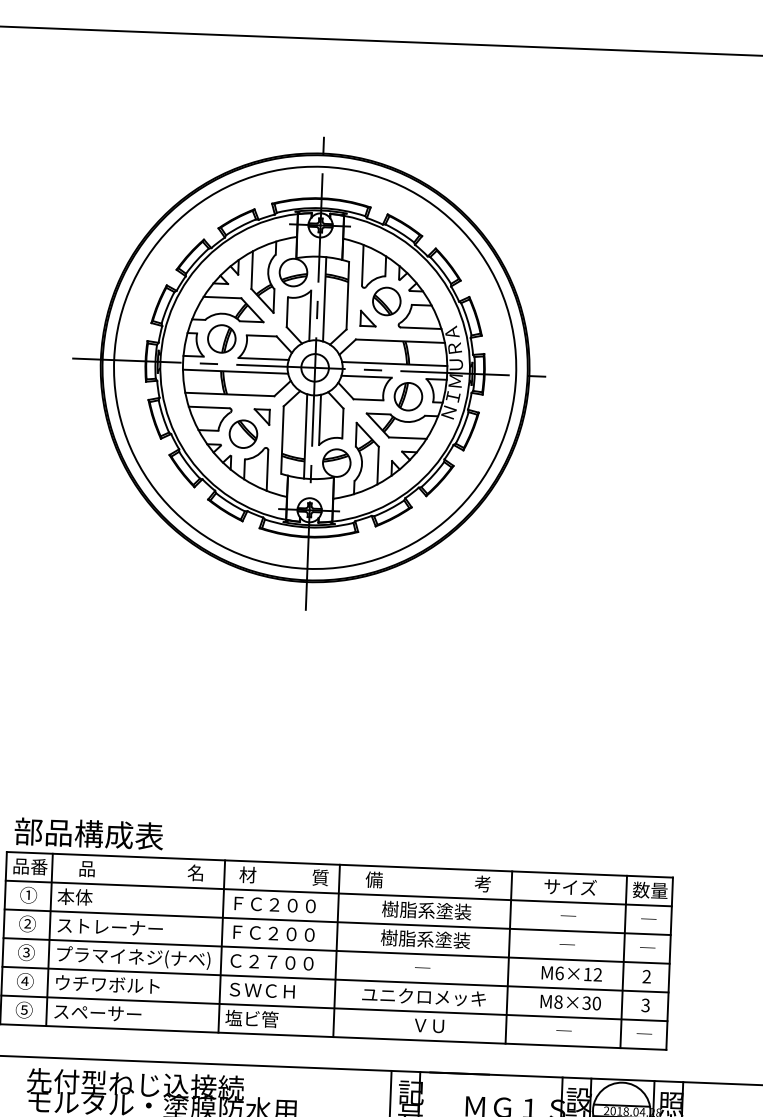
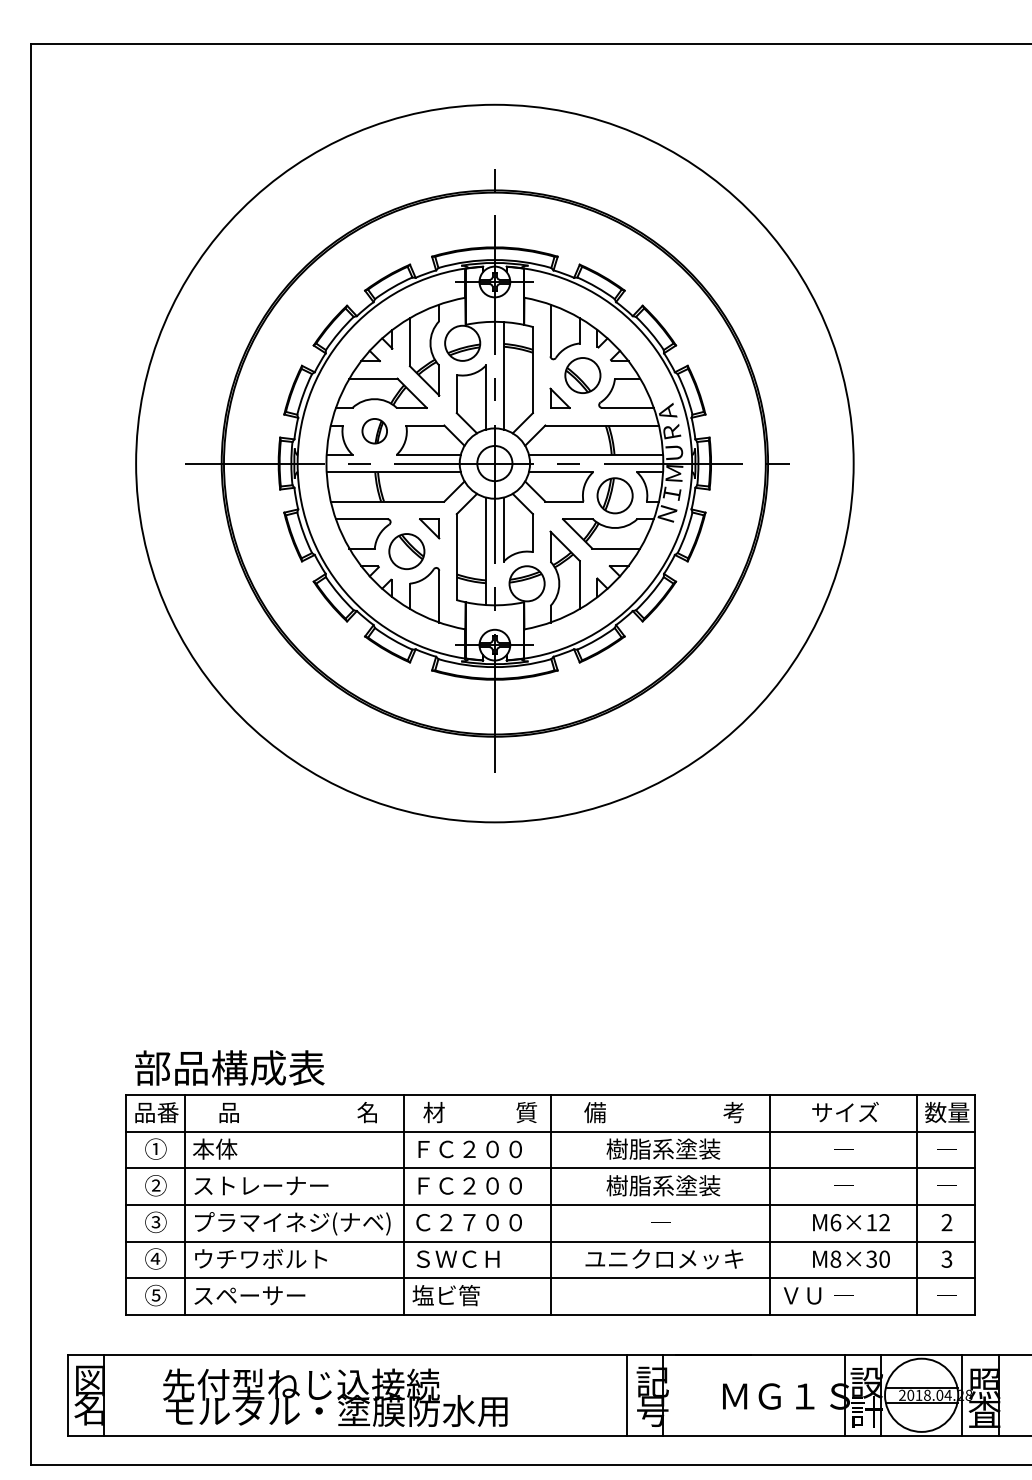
part: (221, 338) -> (374, 430), size x0.7
circle: (314, 367) -> (494, 463), size x1.4
text: (429, 1025) -> (802, 1295), moved

